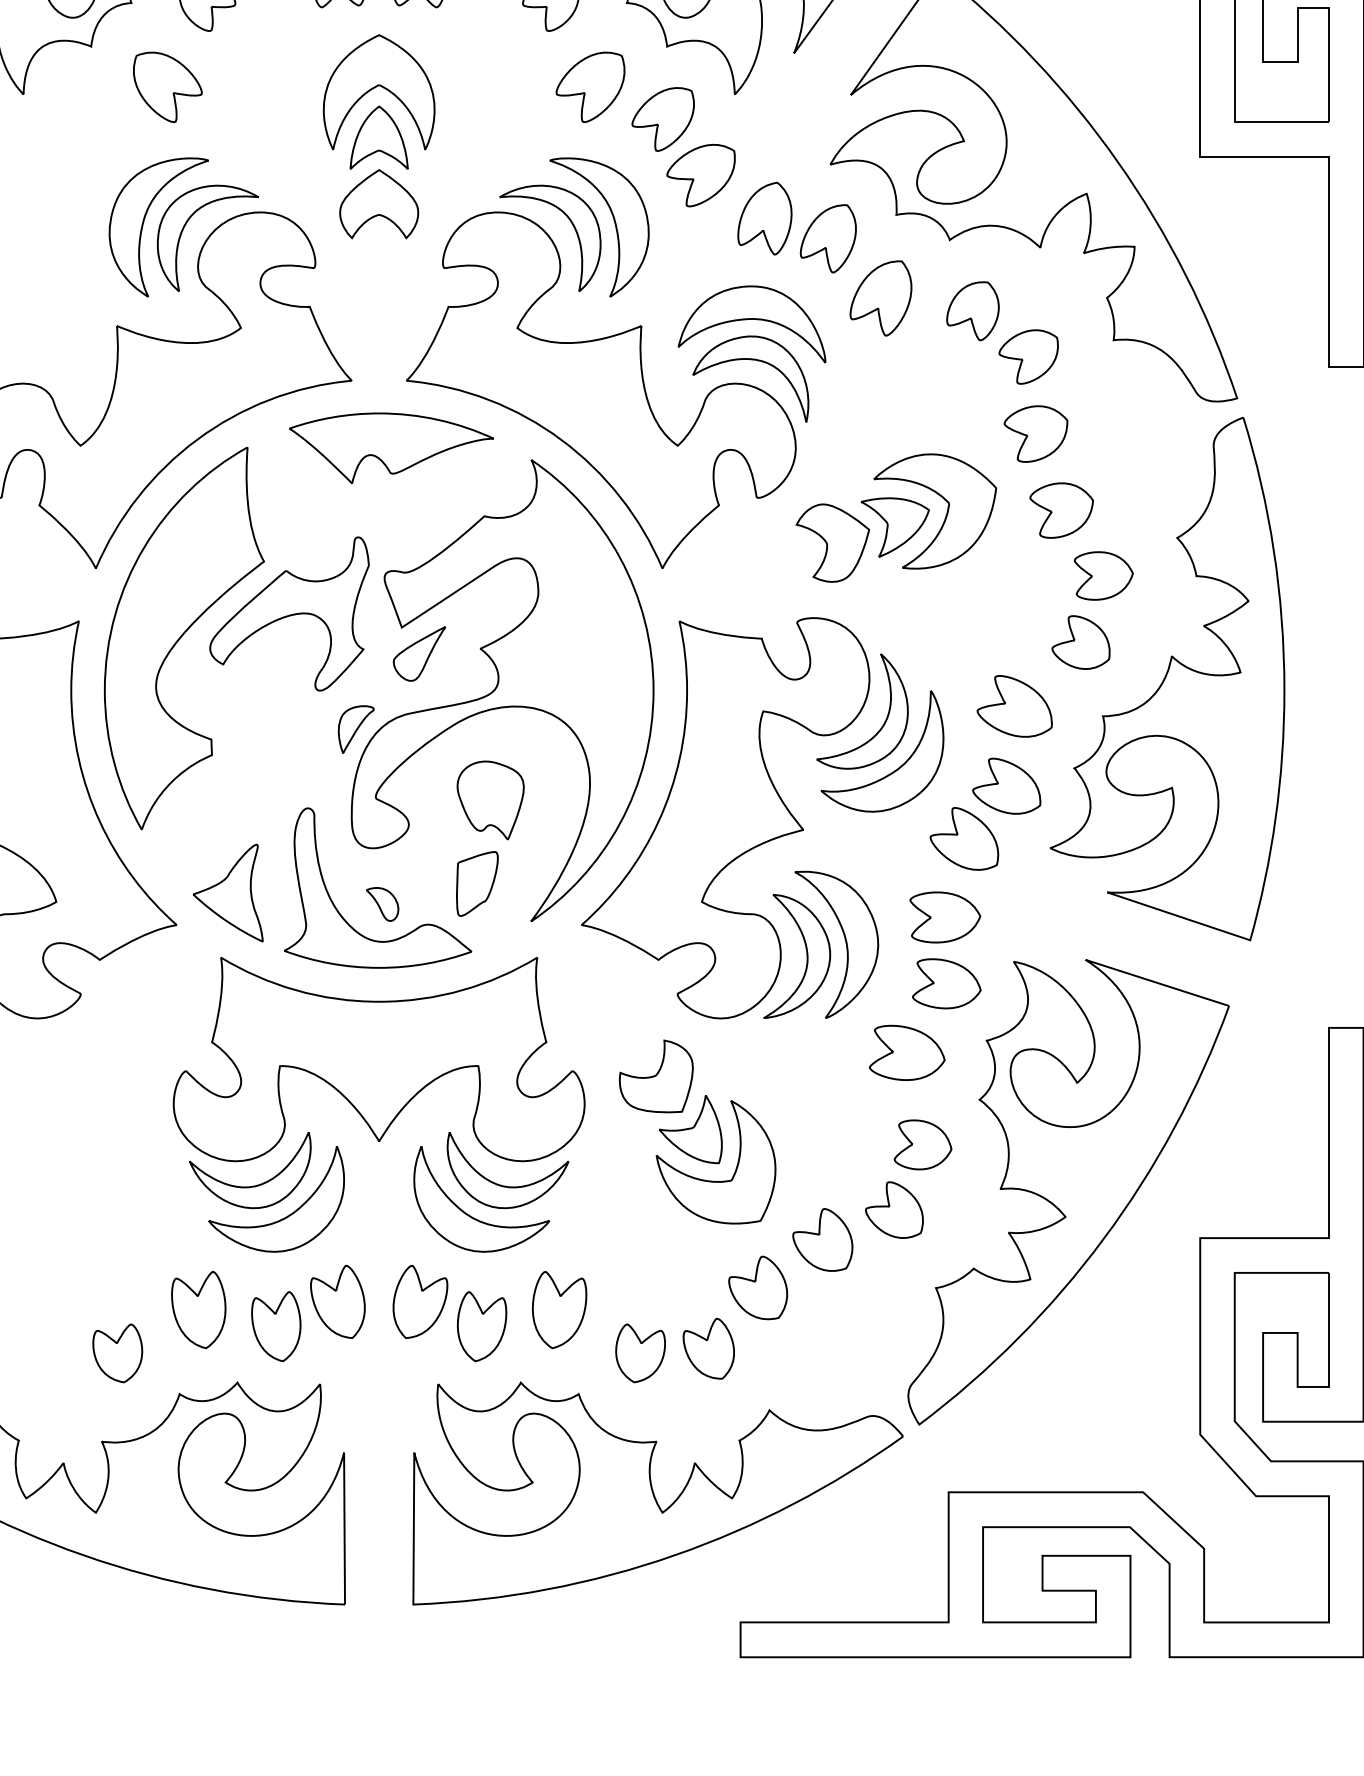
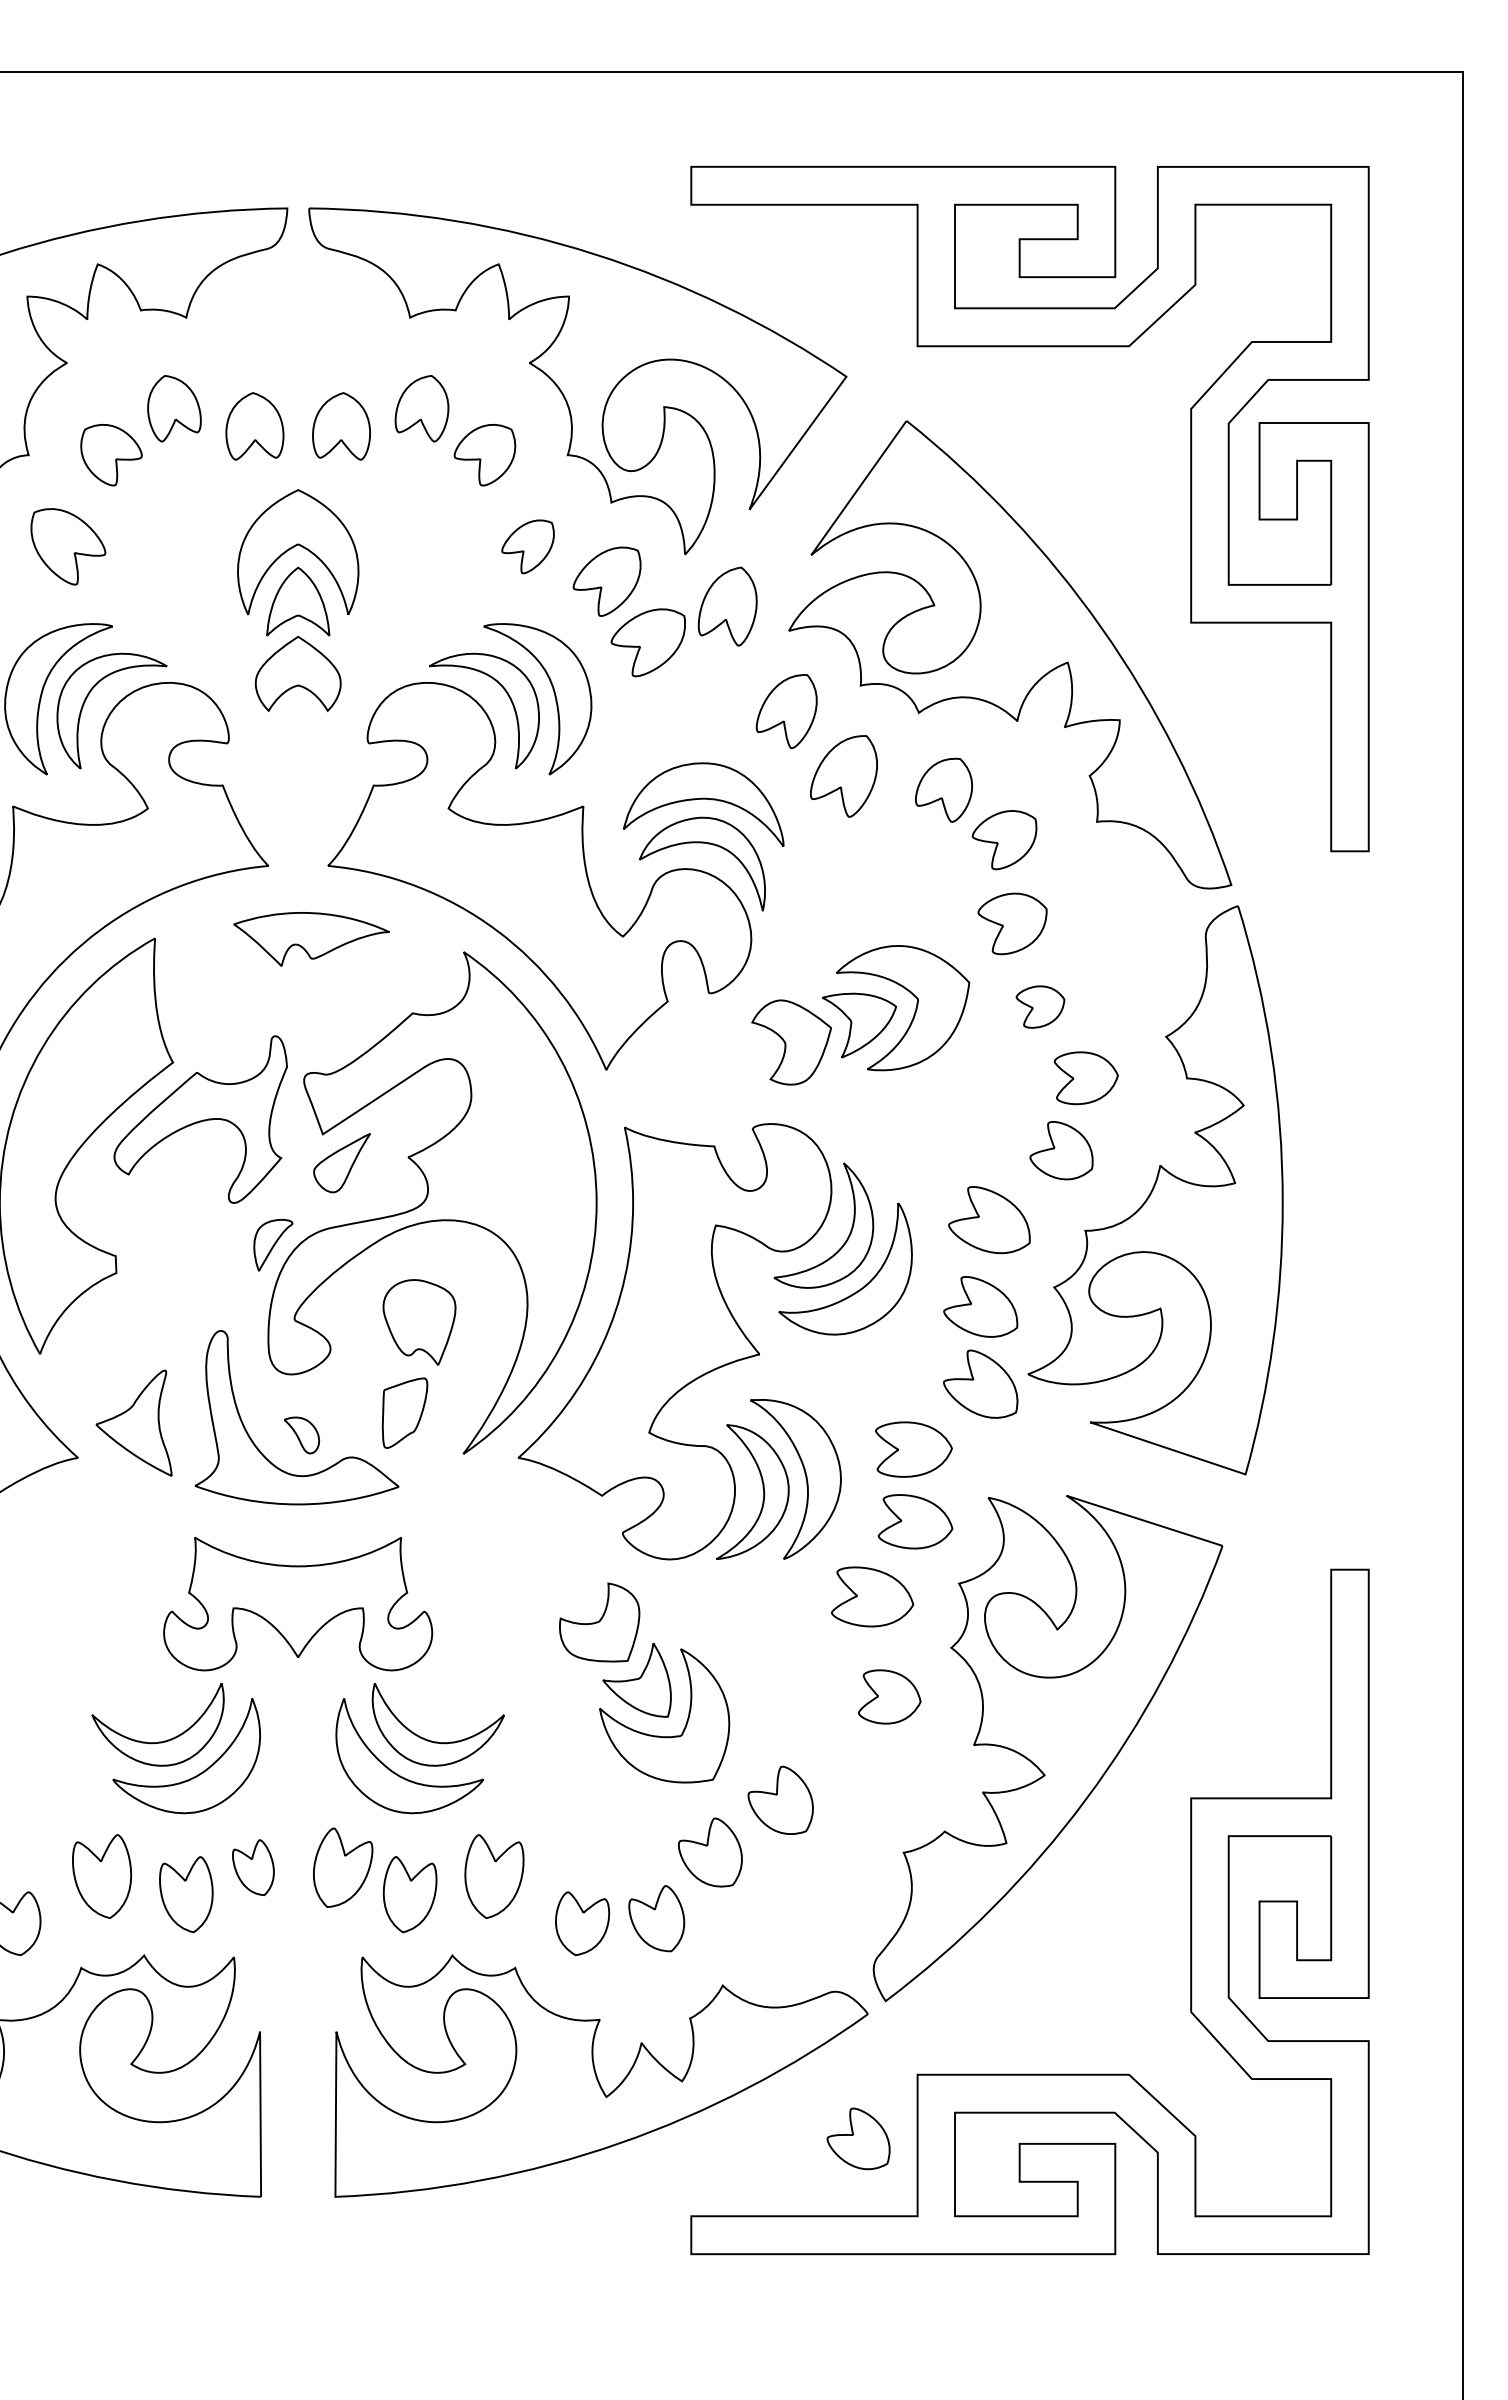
part: (589, 87) -> (527, 546), size x0.7
part: (764, 218) -> (727, 606), moved
part: (391, 448) -> (311, 939), size x0.7
part: (1061, 510) -> (1040, 1006), size x0.7
part: (964, 838) -> (980, 1383), moved
part: (378, 1058) -> (297, 1603), size x0.6
part: (894, 1209) -> (858, 2138), moved
part: (338, 1301) -> (253, 1867), size x0.7

